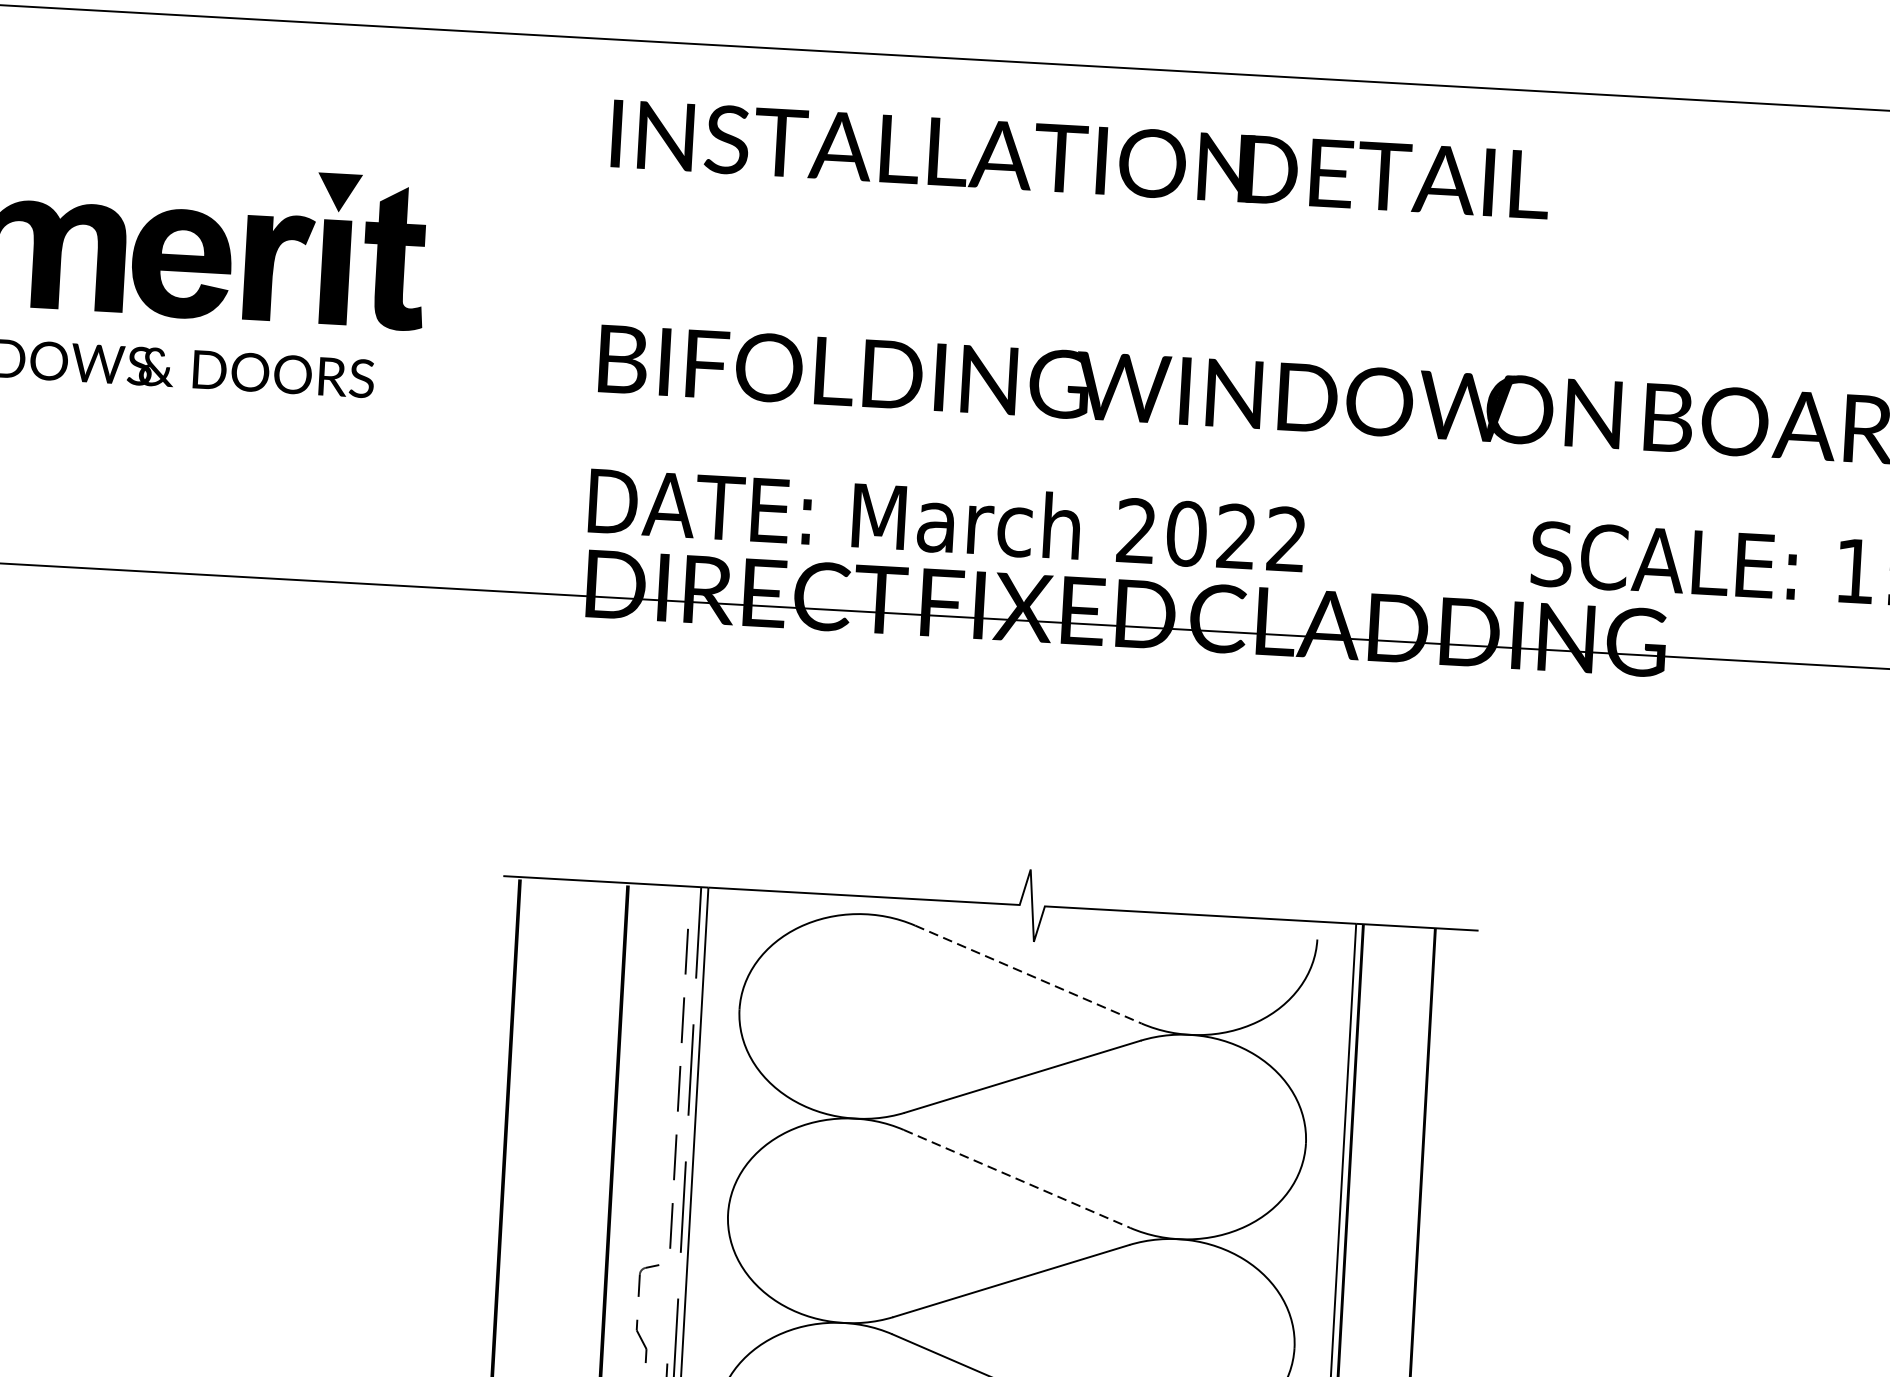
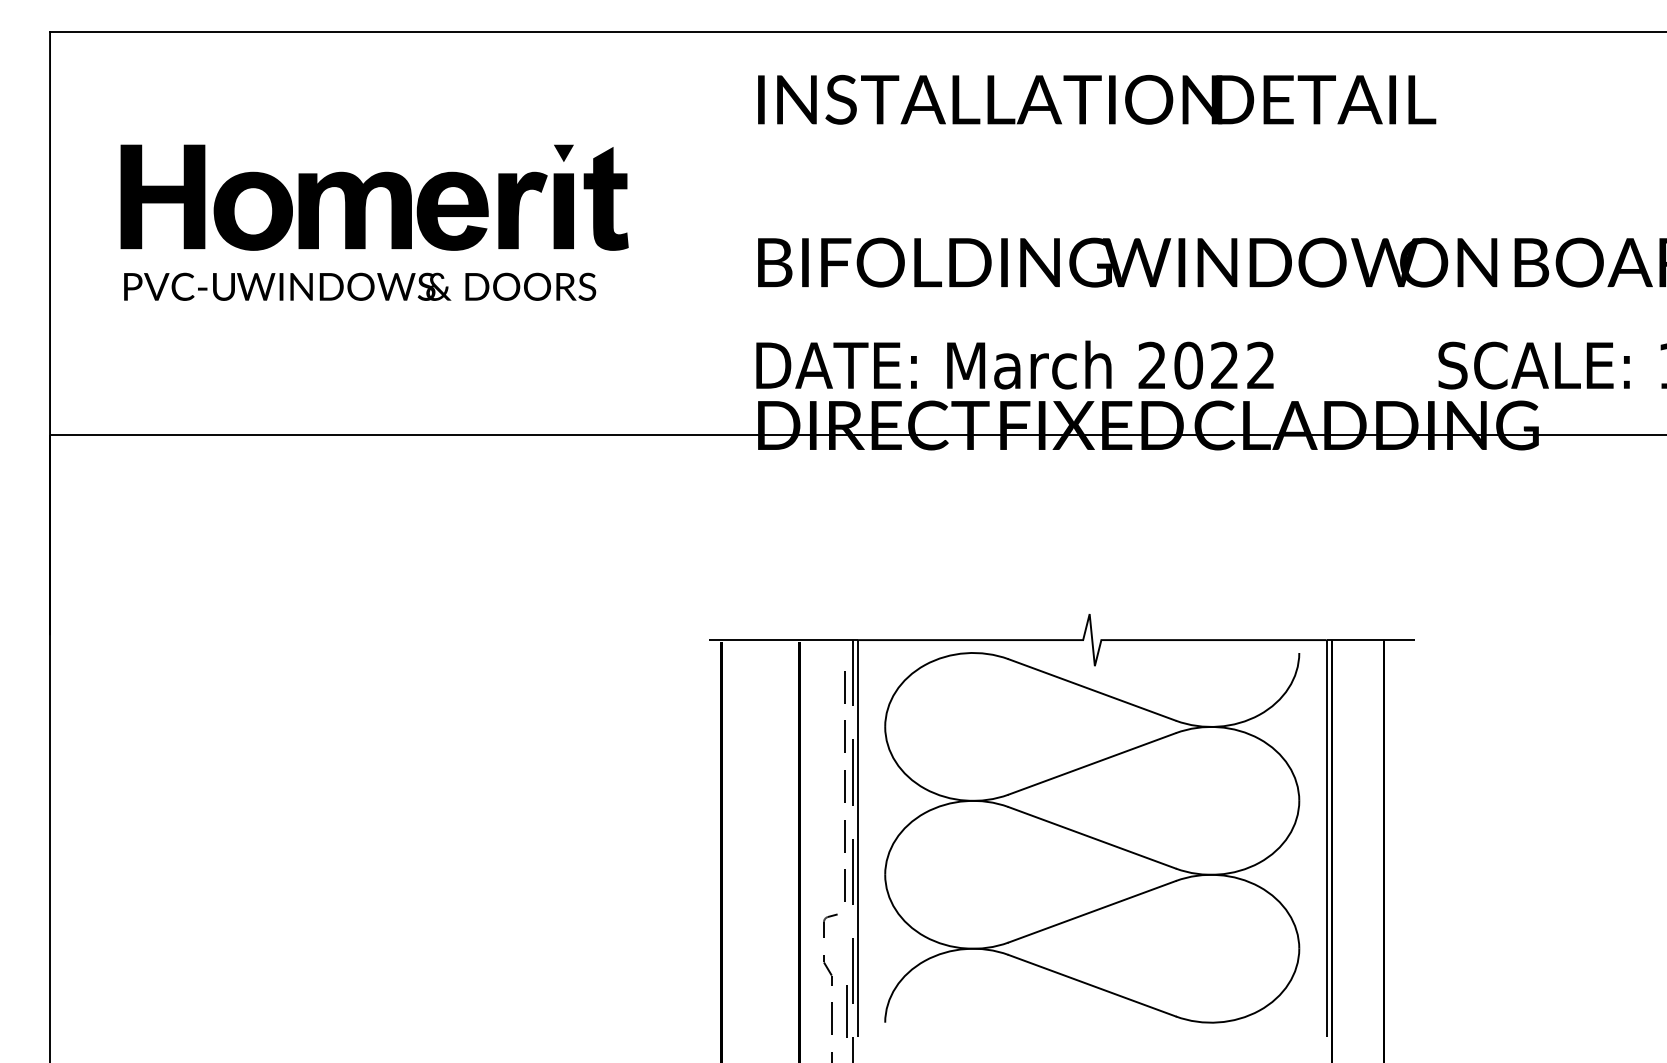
part: (339, 191) -> (563, 152), size x0.62
line: (1028, 975) -> (1092, 690), dashed -> solid
line: (1017, 1179) -> (1092, 838), dashed -> solid

